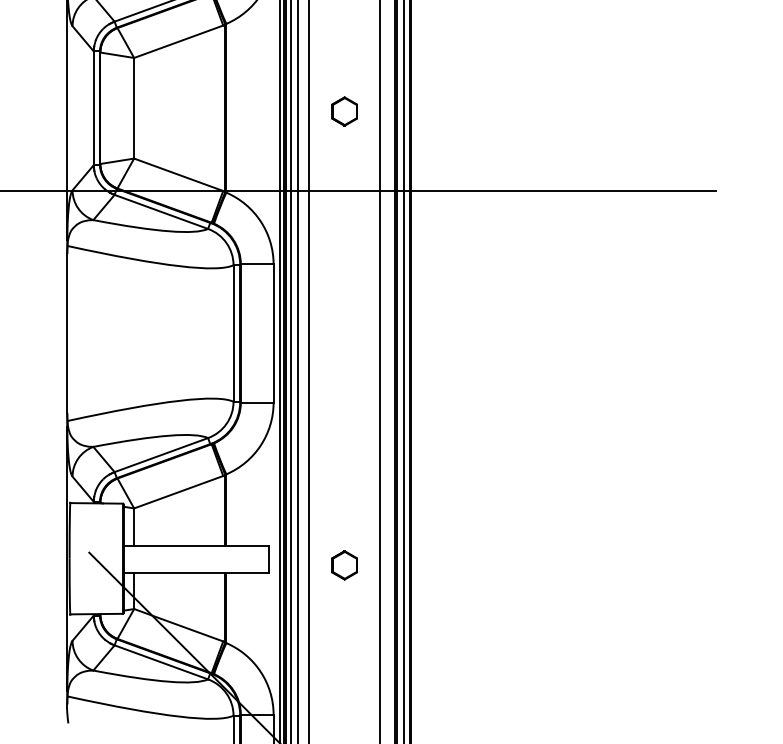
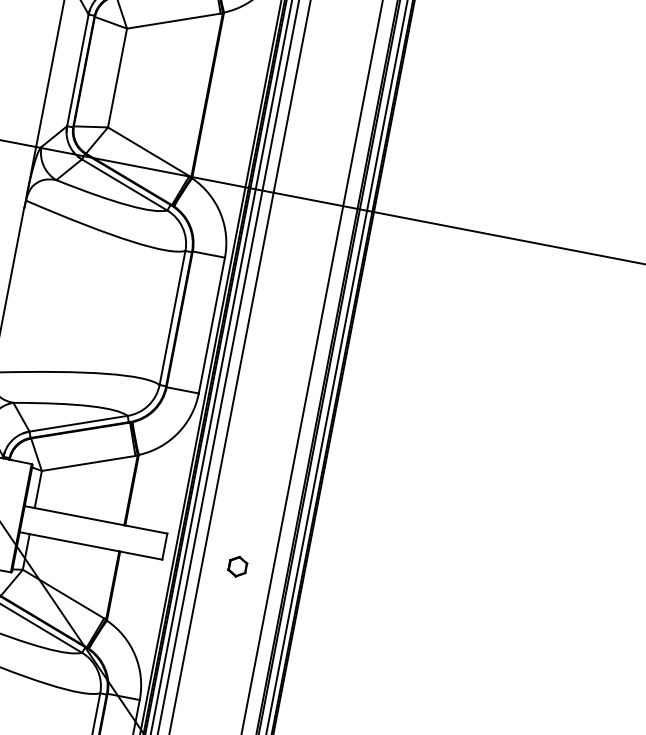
part: (344, 111) -> (323, 120), removed
part: (344, 565) -> (237, 566), size x0.7

